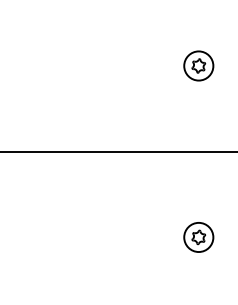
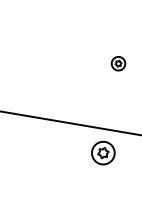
part: (198, 65) -> (118, 63), size x0.6
part: (198, 237) -> (103, 153), moved

